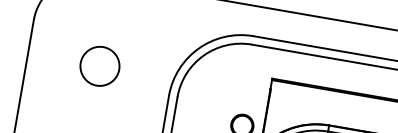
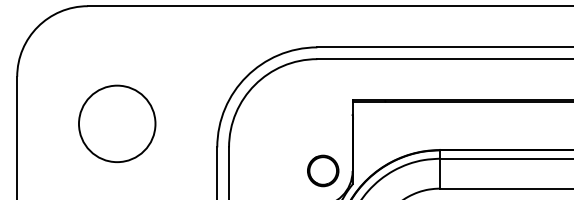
circle: (100, 66) -> (117, 123), size x1.43

